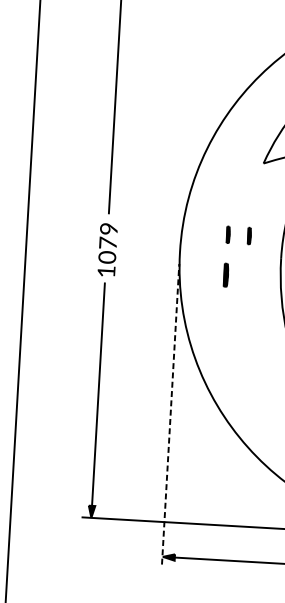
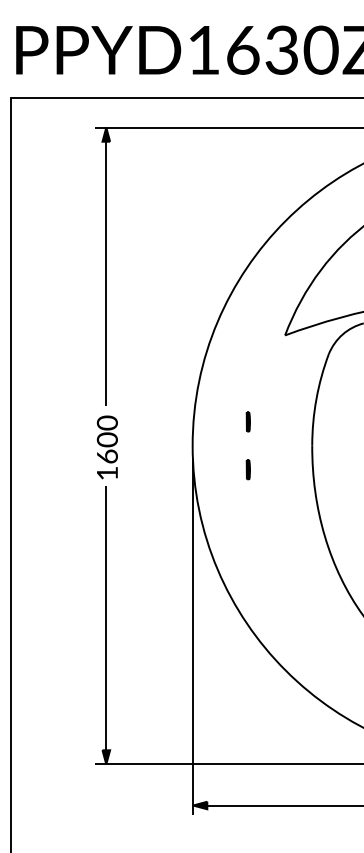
part: (248, 235) -> (272, 421), removed
text: (107, 242) -> (106, 439), 1079 -> 1600
part: (225, 275) -> (247, 469), size x0.71
line: (170, 414) -> (192, 637), dashed -> solid

